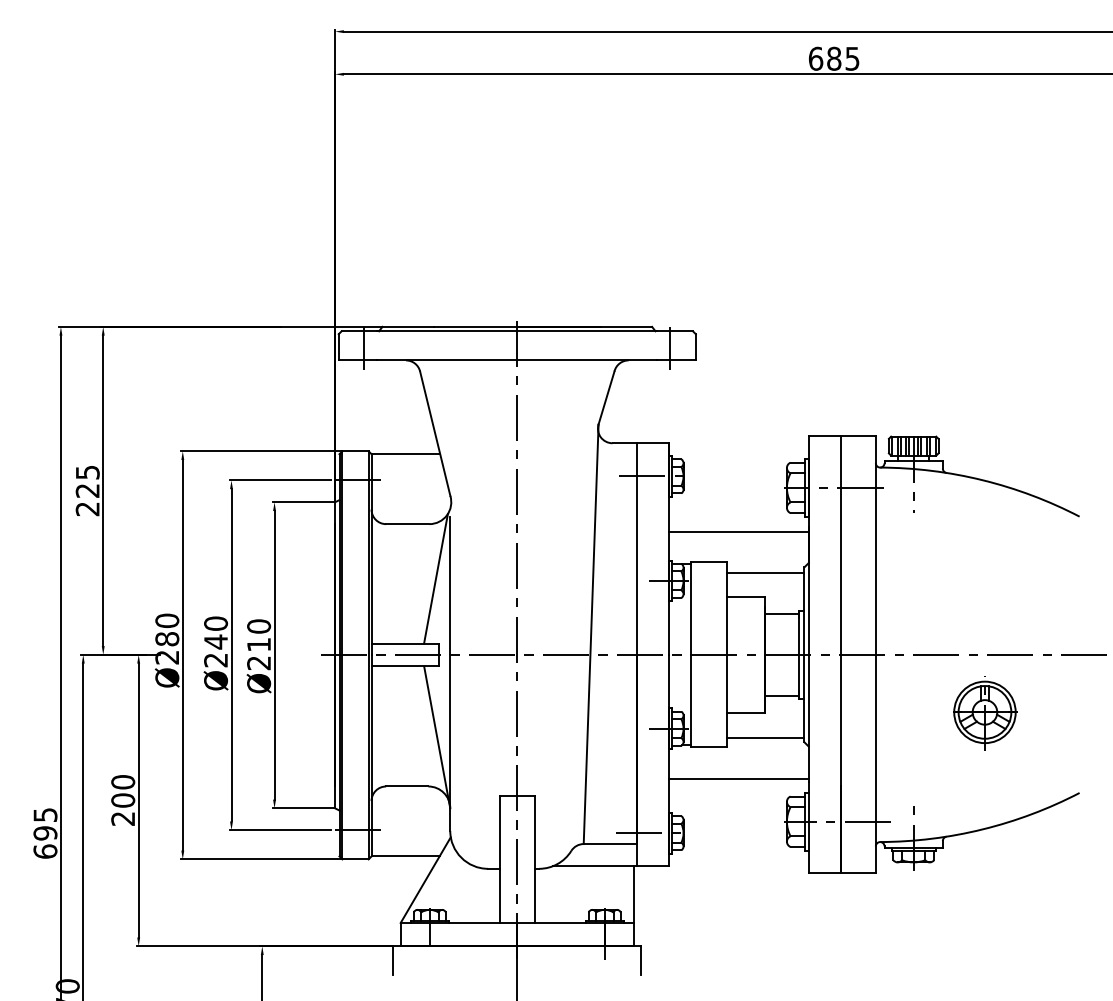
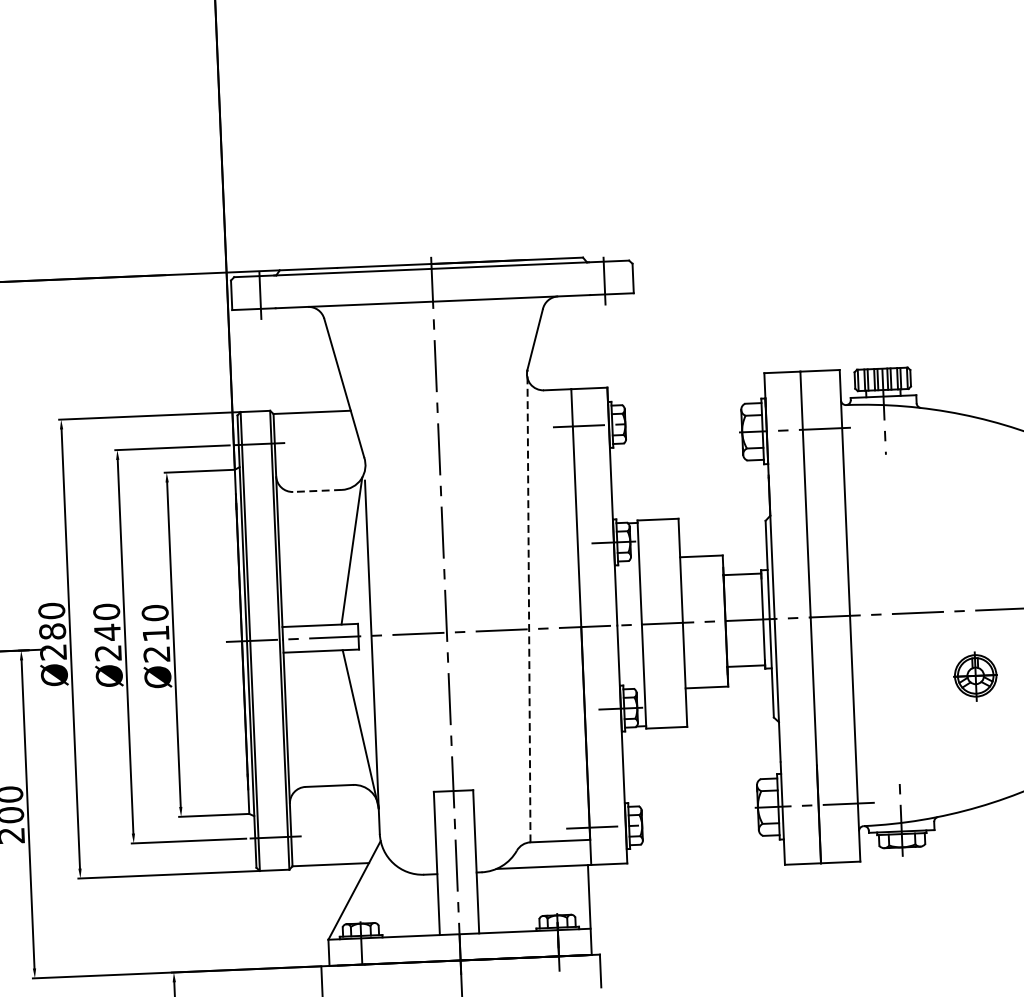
line: (407, 524) -> (317, 491), solid -> dashed
line: (738, 532) -> (689, 484), removed
line: (765, 573) -> (722, 529), removed
line: (591, 634) -> (529, 606), solid -> dashed
part: (985, 713) -> (976, 676), size x0.6
line: (765, 737) -> (729, 713), removed
line: (738, 778) -> (701, 761), removed

